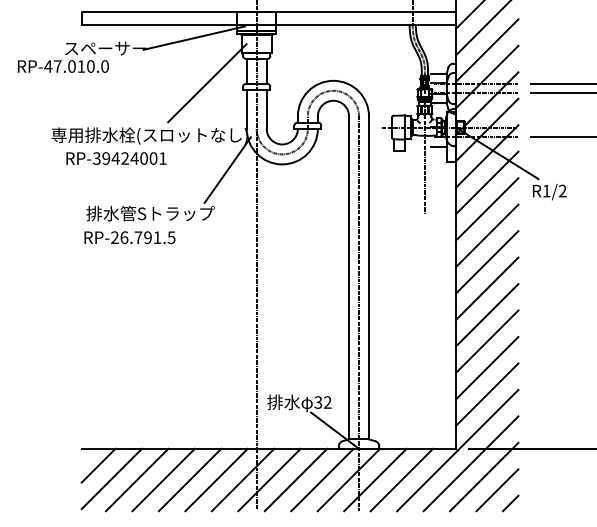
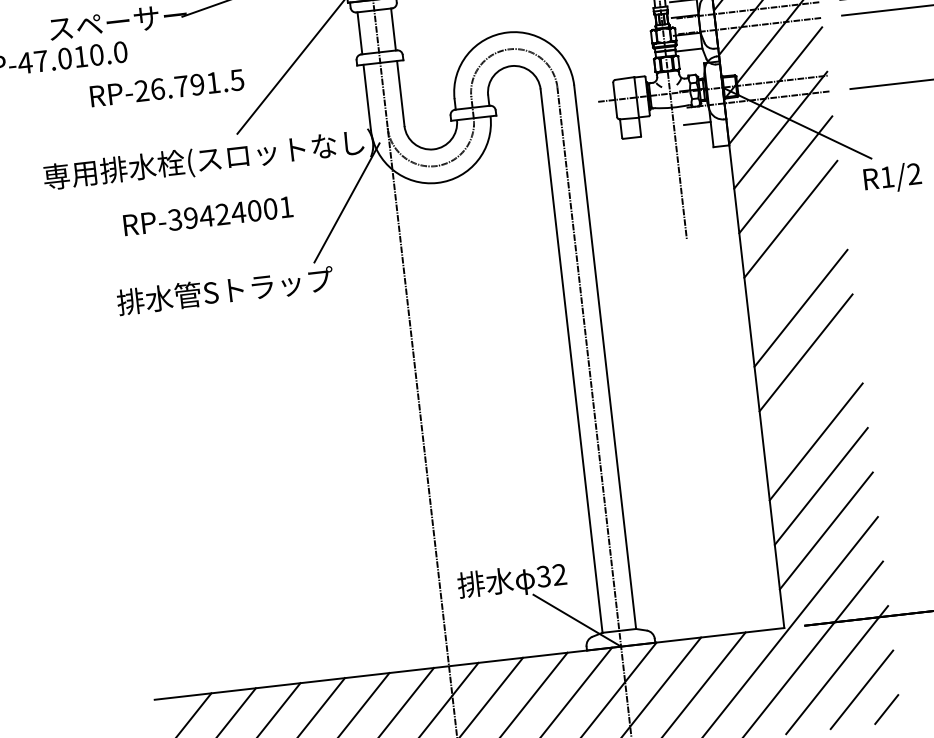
text: (116, 158) -> (208, 216), moved
line: (487, 235) -> (796, 263), removed
text: (129, 237) -> (166, 87), moved
line: (487, 315) -> (811, 397), removed

